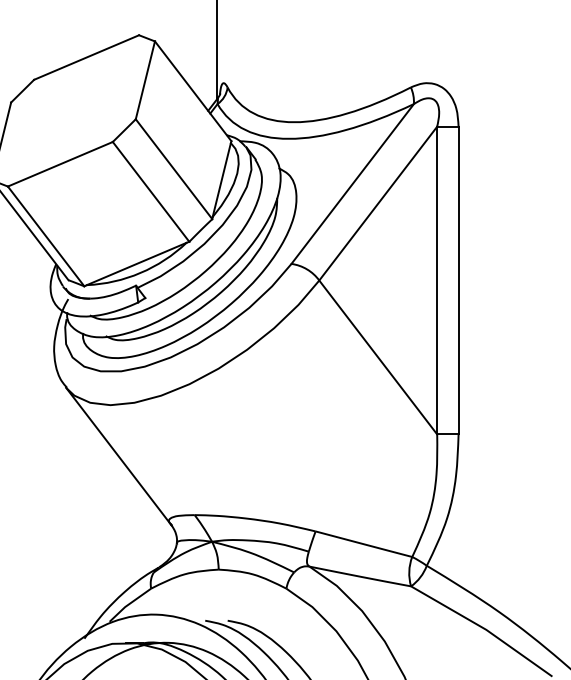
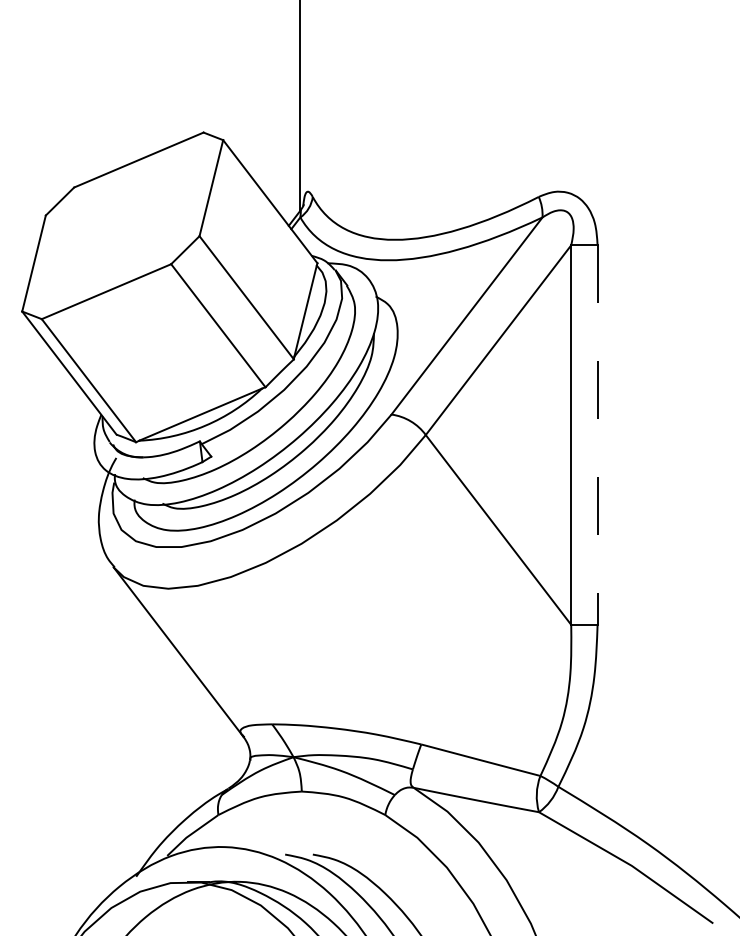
line: (458, 280) -> (597, 435), solid -> dashed

